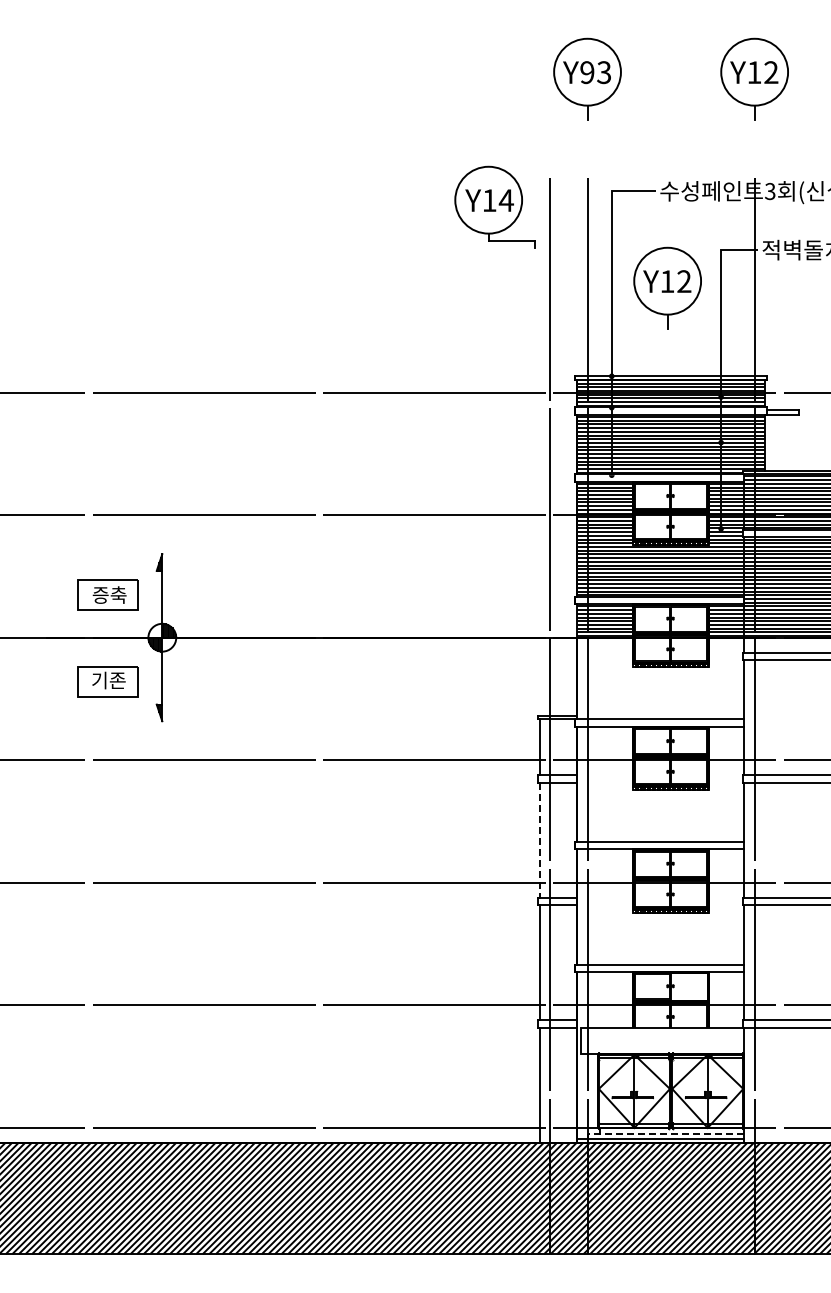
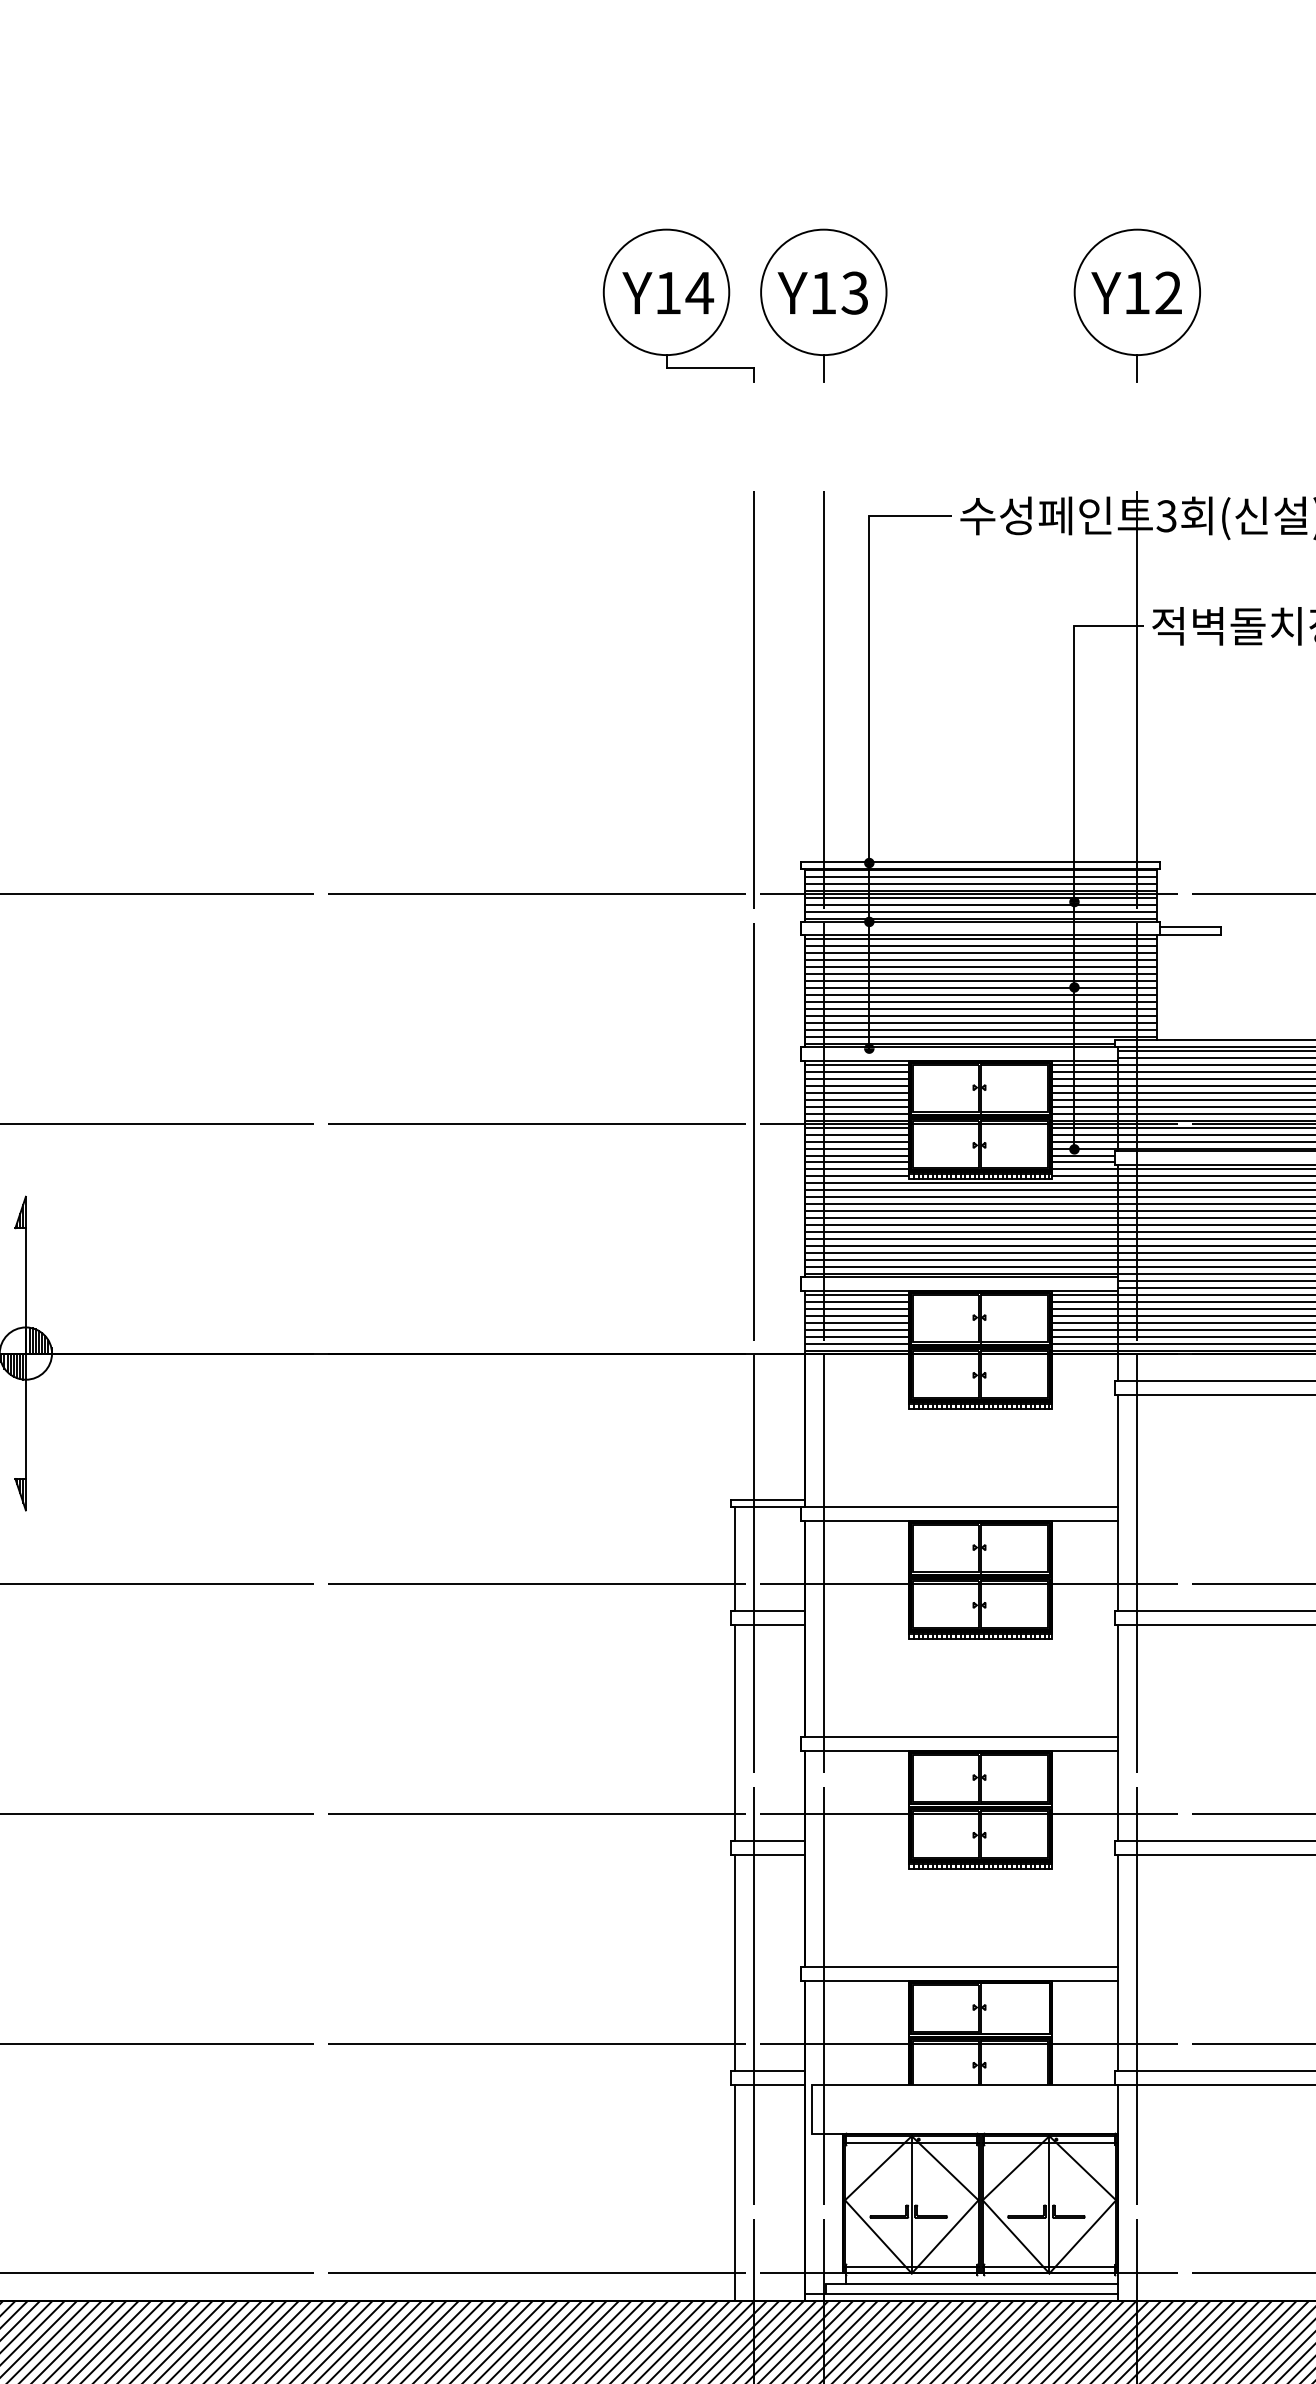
text: (587, 72) -> (823, 292), Y93 -> Y13
part: (494, 206) -> (677, 304), moved
part: (667, 287) -> (973, 696), removed
line: (540, 840) -> (735, 1734), dashed -> solid
line: (666, 1133) -> (971, 2283), dashed -> solid

